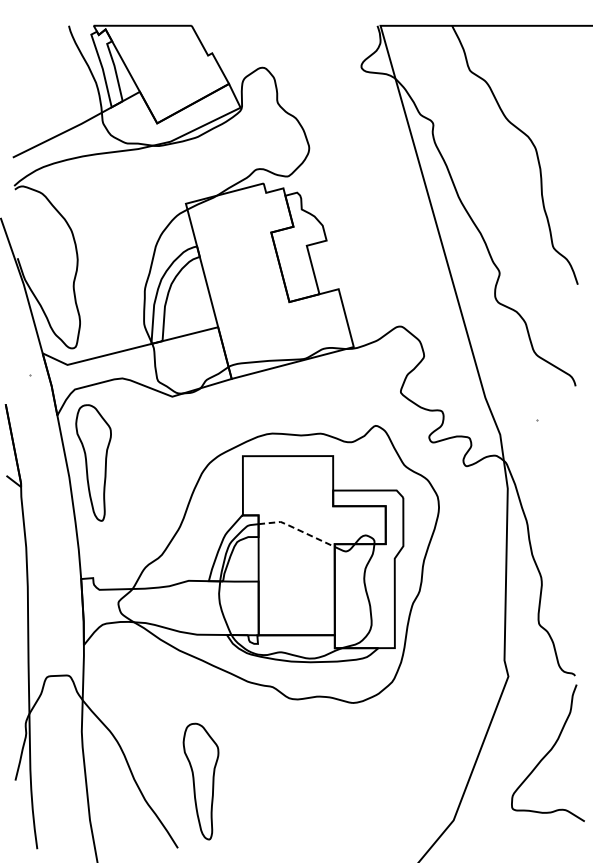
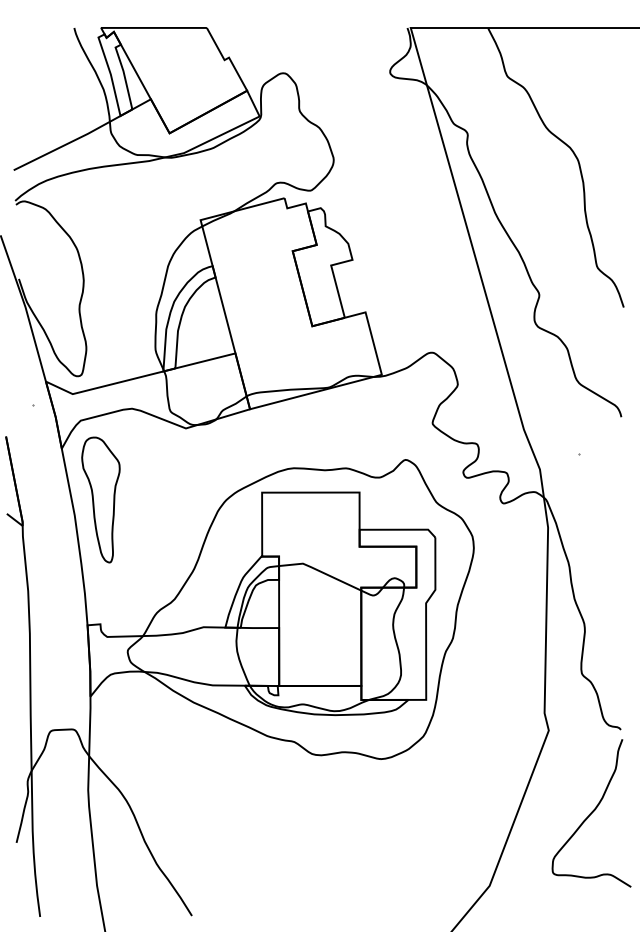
line: (296, 529) -> (320, 571), dashed -> solid
part: (200, 781) -> (216, 843), removed

